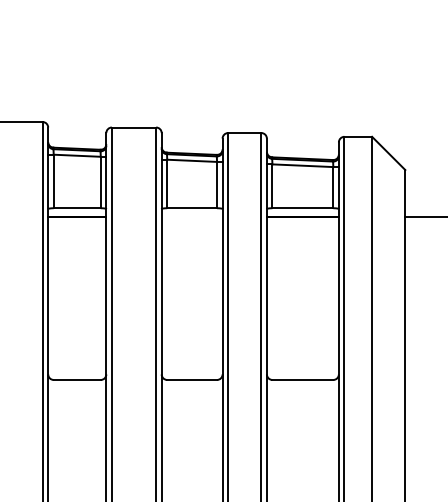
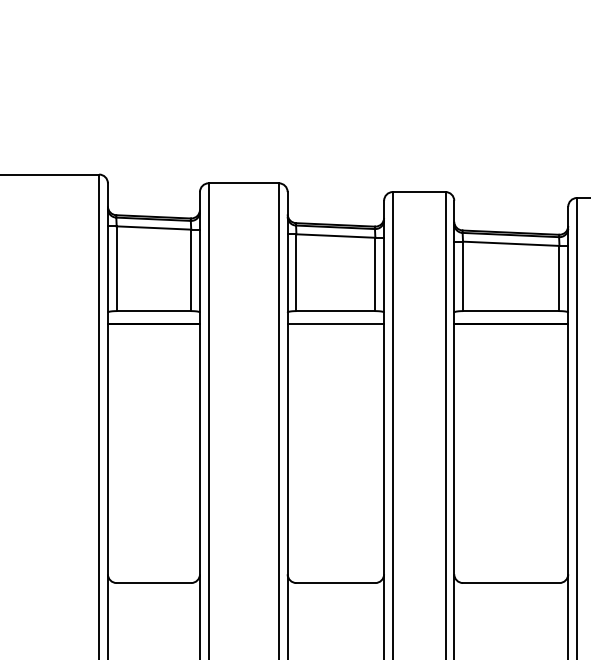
line: (191, 216) -> (334, 324), added

